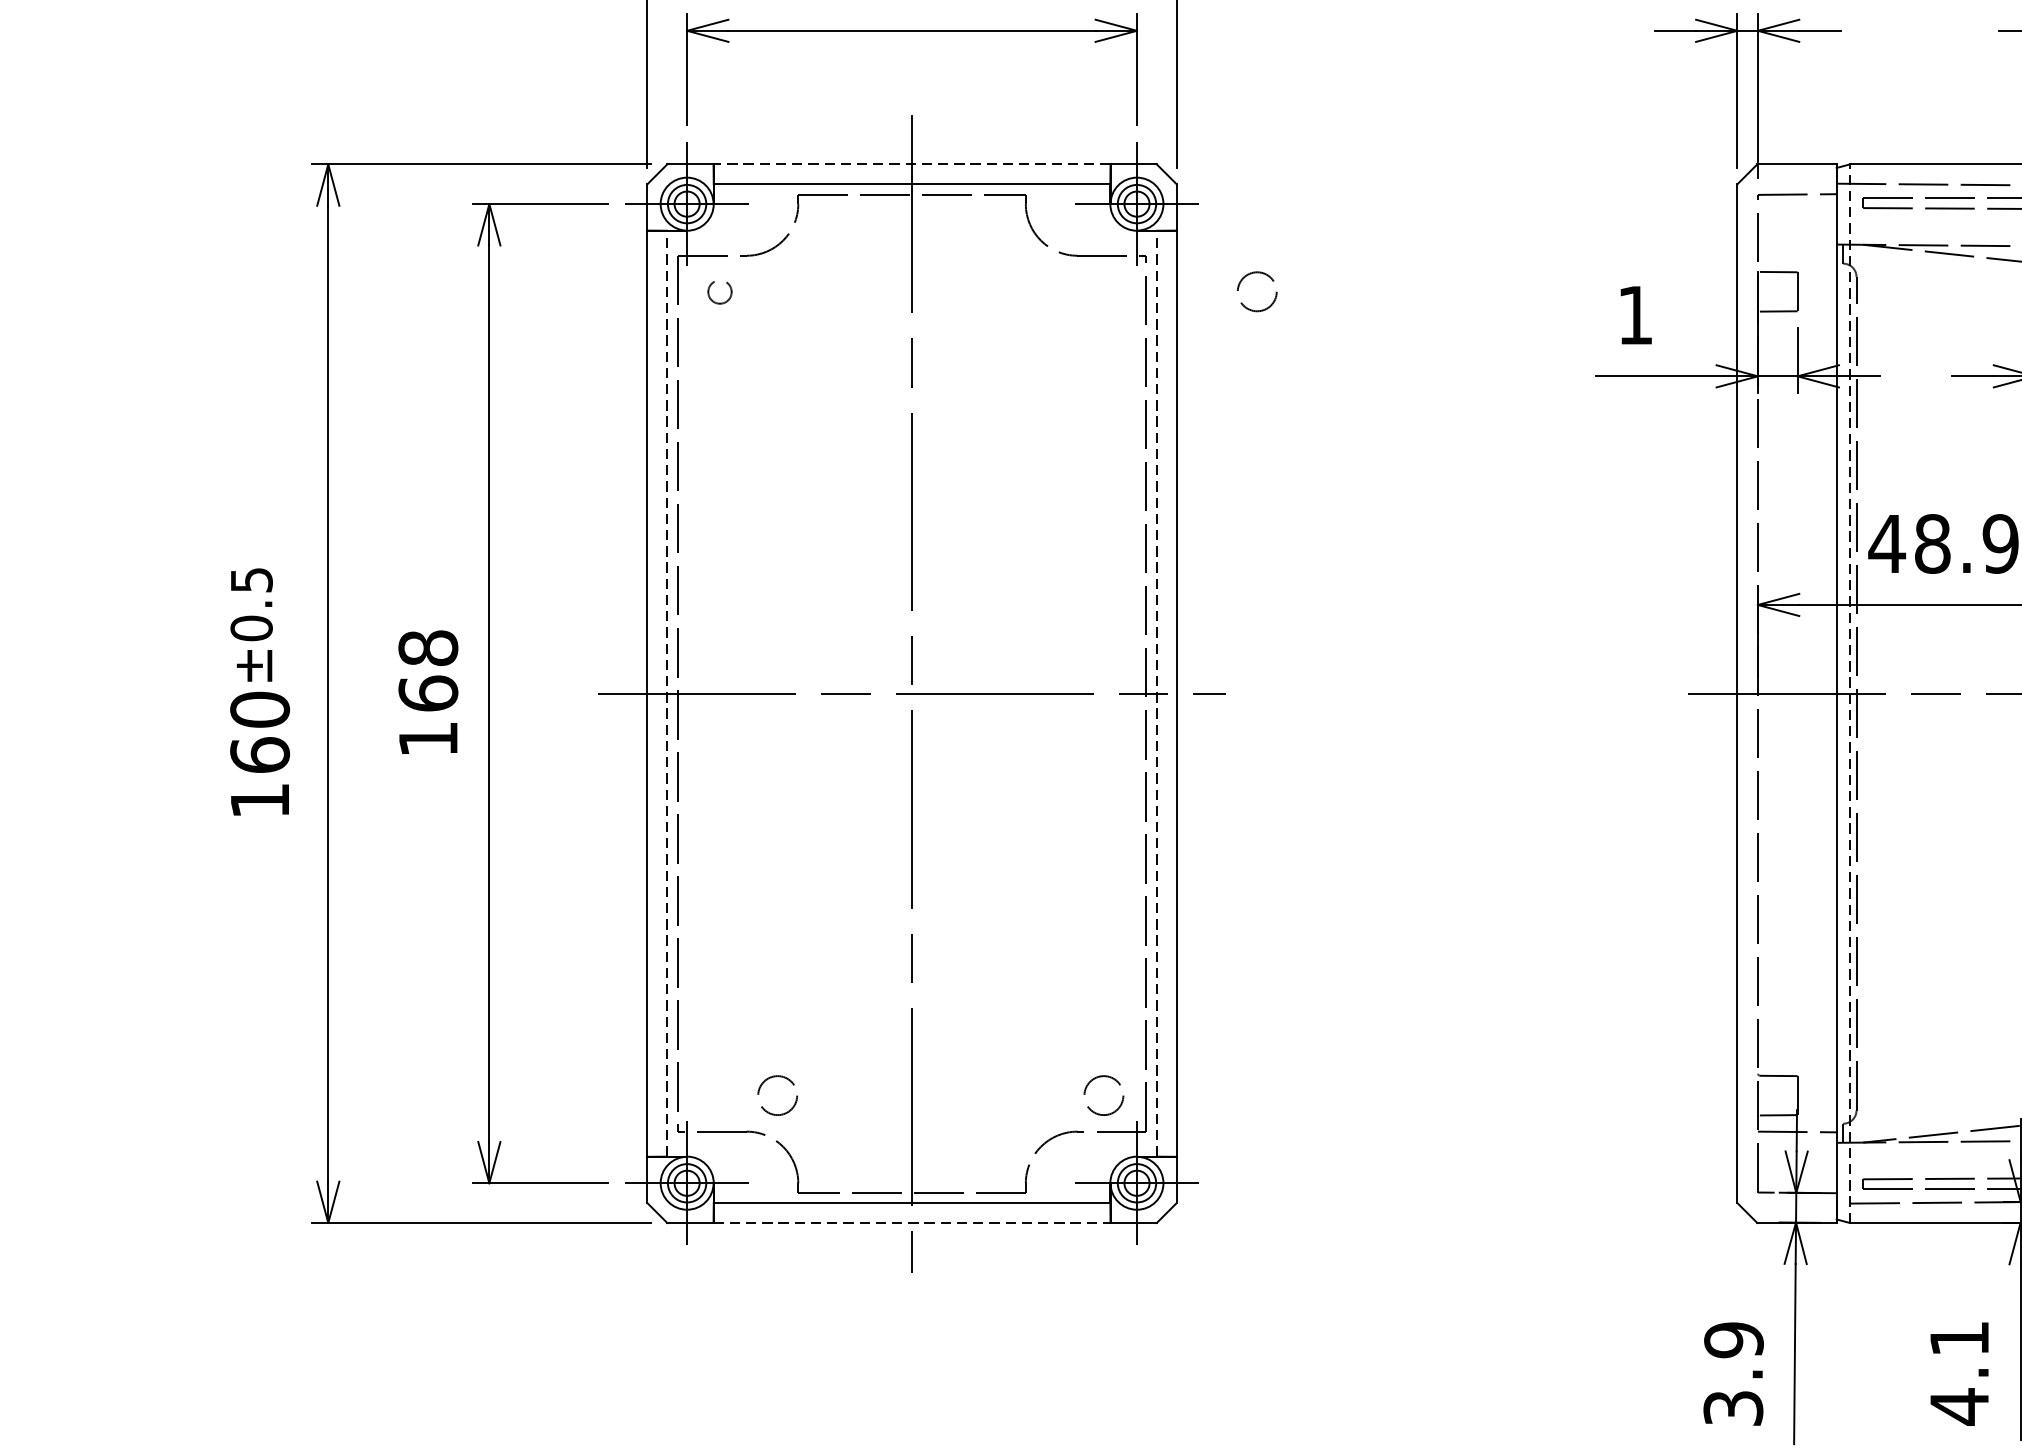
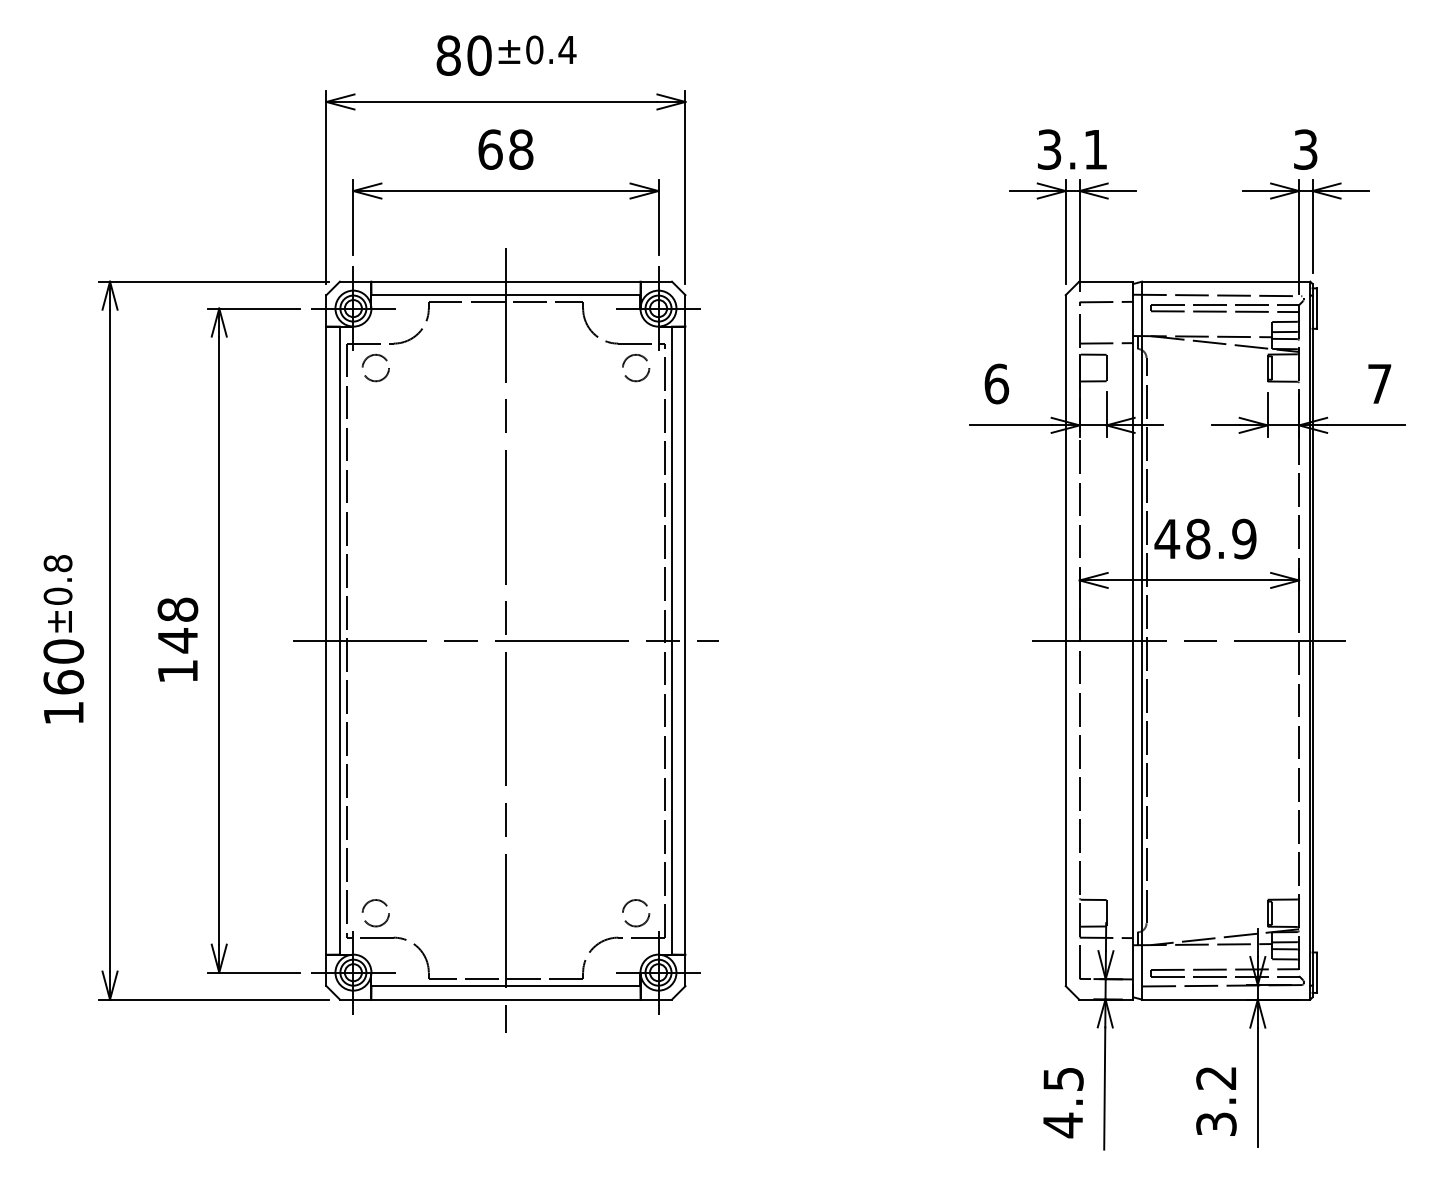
line: (911, 164) -> (505, 281), dashed -> solid
line: (1797, 255) -> (1106, 343), added
circle: (719, 292) -> (375, 368), size x1.67
circle: (1257, 292) -> (636, 368), moved
text: (1635, 314) -> (996, 383), 1 -> 6
text: (250, 579) -> (57, 563), ±0.5 -> ±0.8
text: (427, 693) -> (177, 640), 168 -> 148
line: (666, 693) -> (339, 640), dashed -> solid
line: (1157, 693) -> (672, 640), dashed -> solid
line: (1850, 693) -> (1142, 640), dashed -> solid
circle: (777, 1096) -> (375, 913), moved
line: (911, 1222) -> (505, 999), dashed -> solid
text: (1732, 1374) -> (1062, 1102), 3.9 -> 4.5
text: (1959, 1374) -> (1216, 1102), 4.1 -> 3.2

